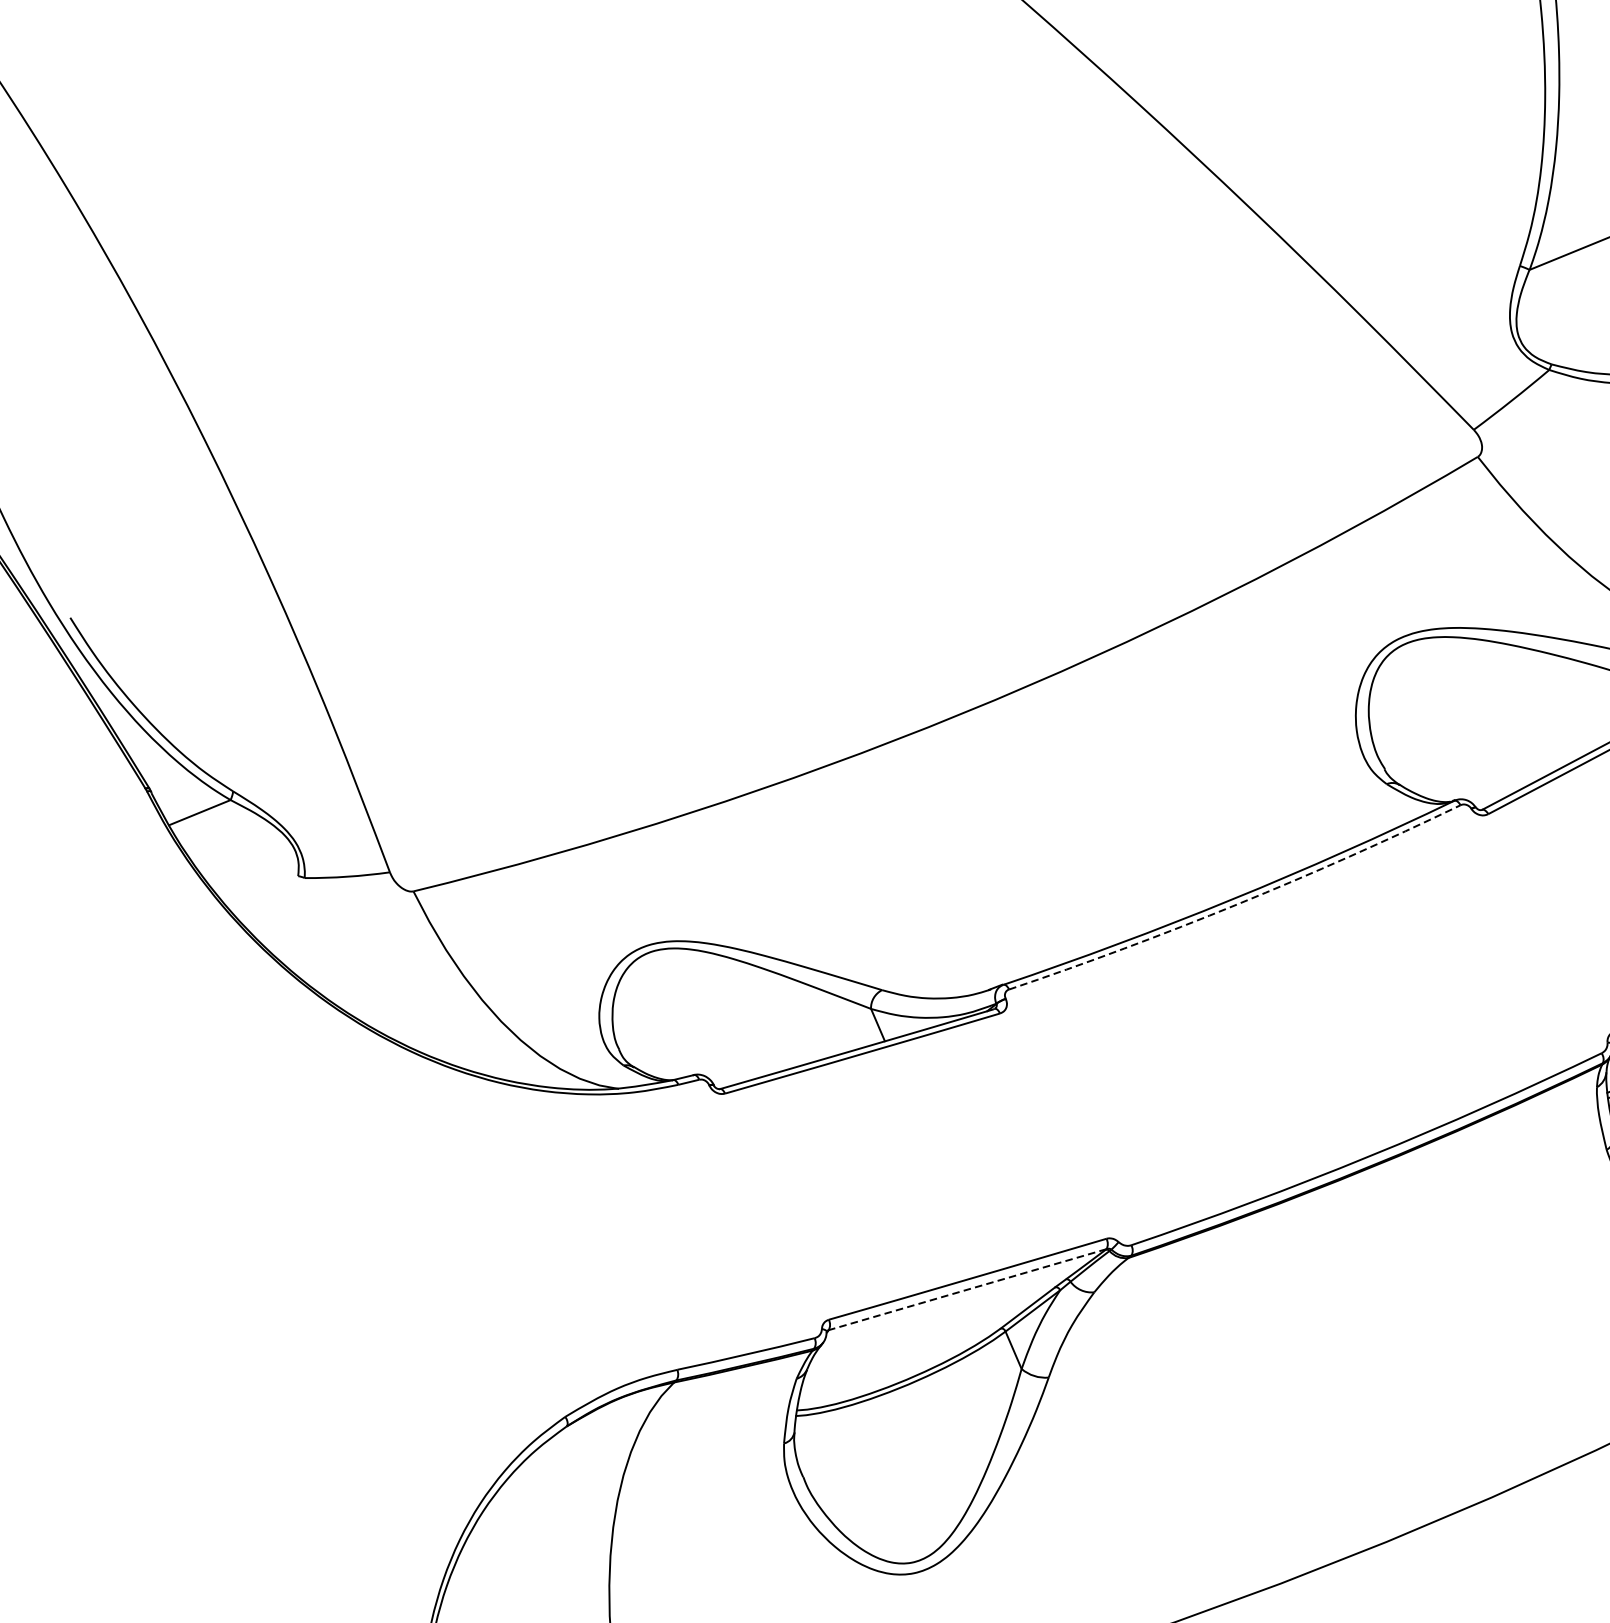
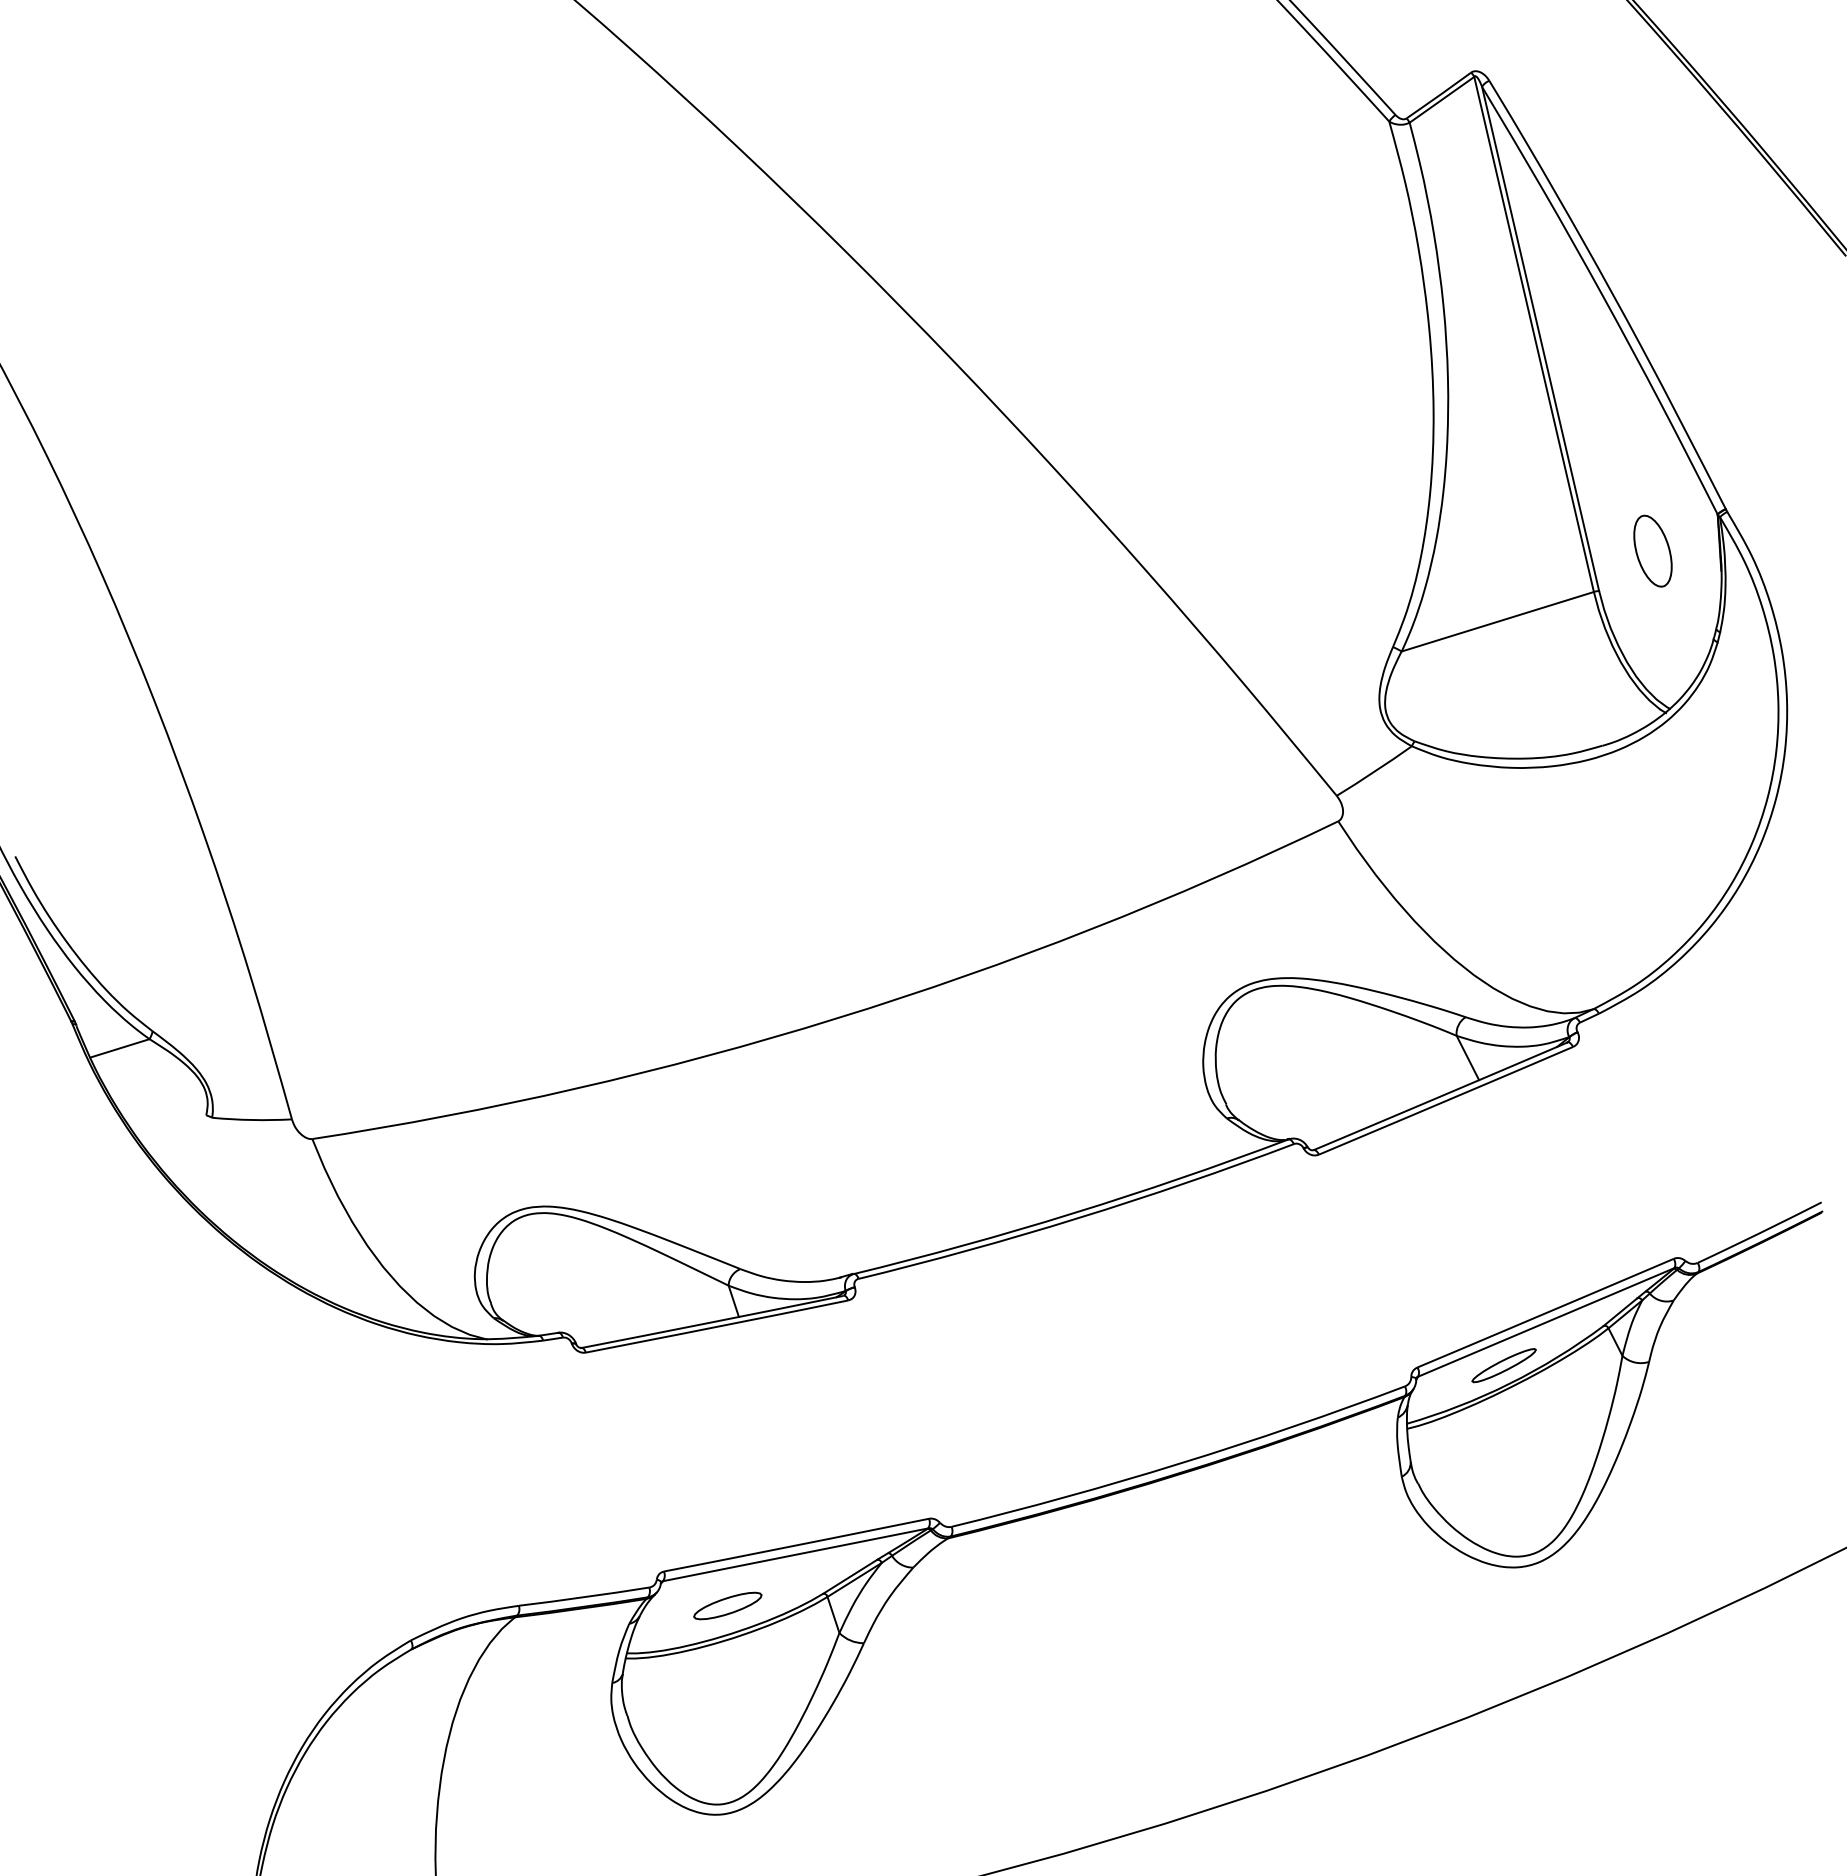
arc: (1237, 904) -> (1078, 1218), dashed -> solid
line: (967, 1289) -> (795, 1554), dashed -> solid
part: (899, 1350) -> (727, 1605), added

